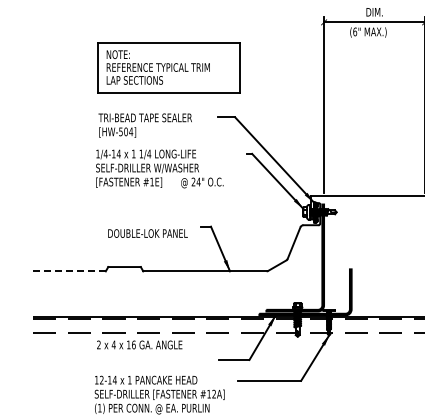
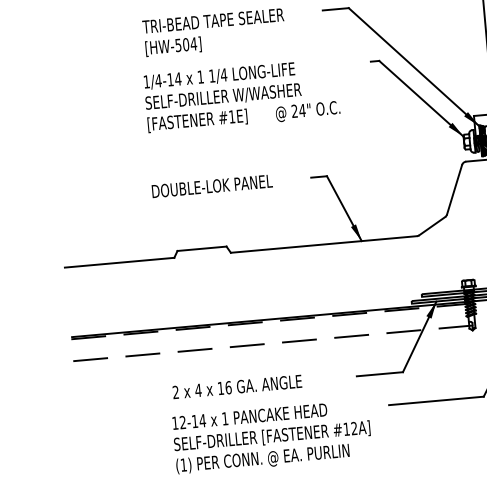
text: (147, 233) -> (211, 186), moved
line: (69, 271) -> (119, 262), dashed -> solid
text: (139, 344) -> (237, 386), moved

